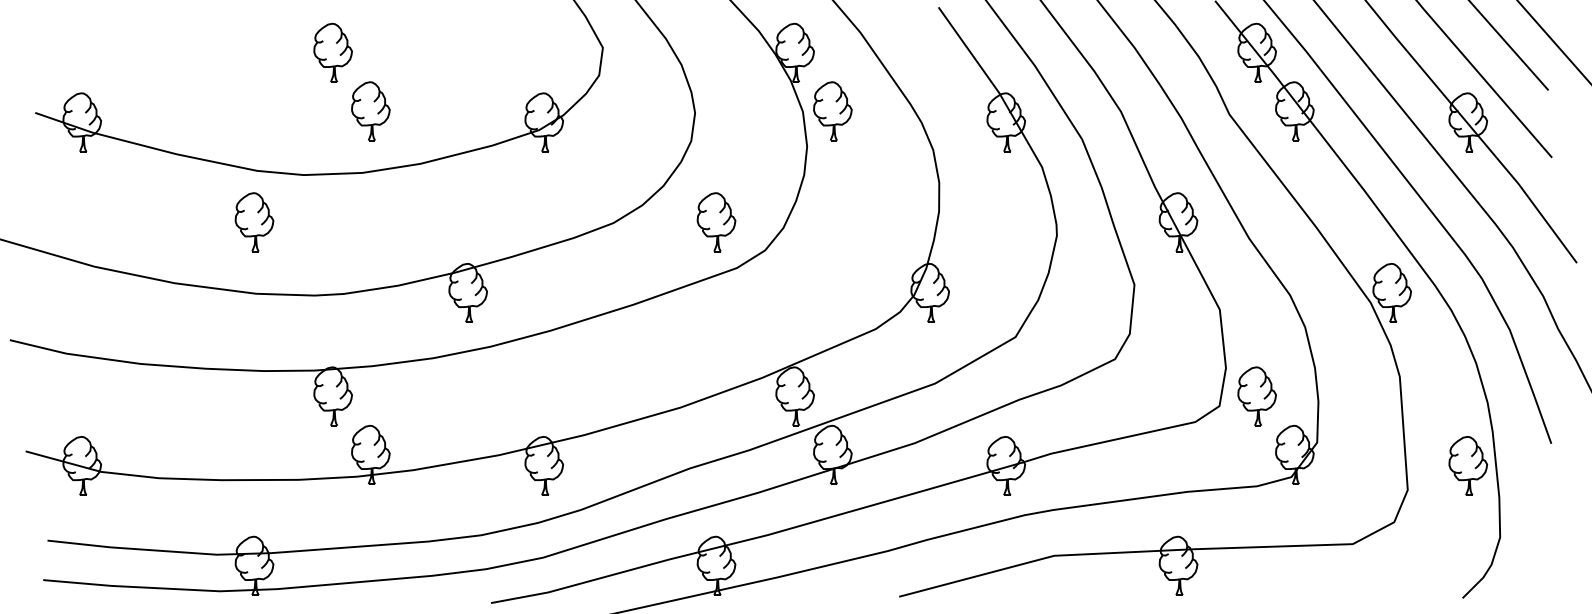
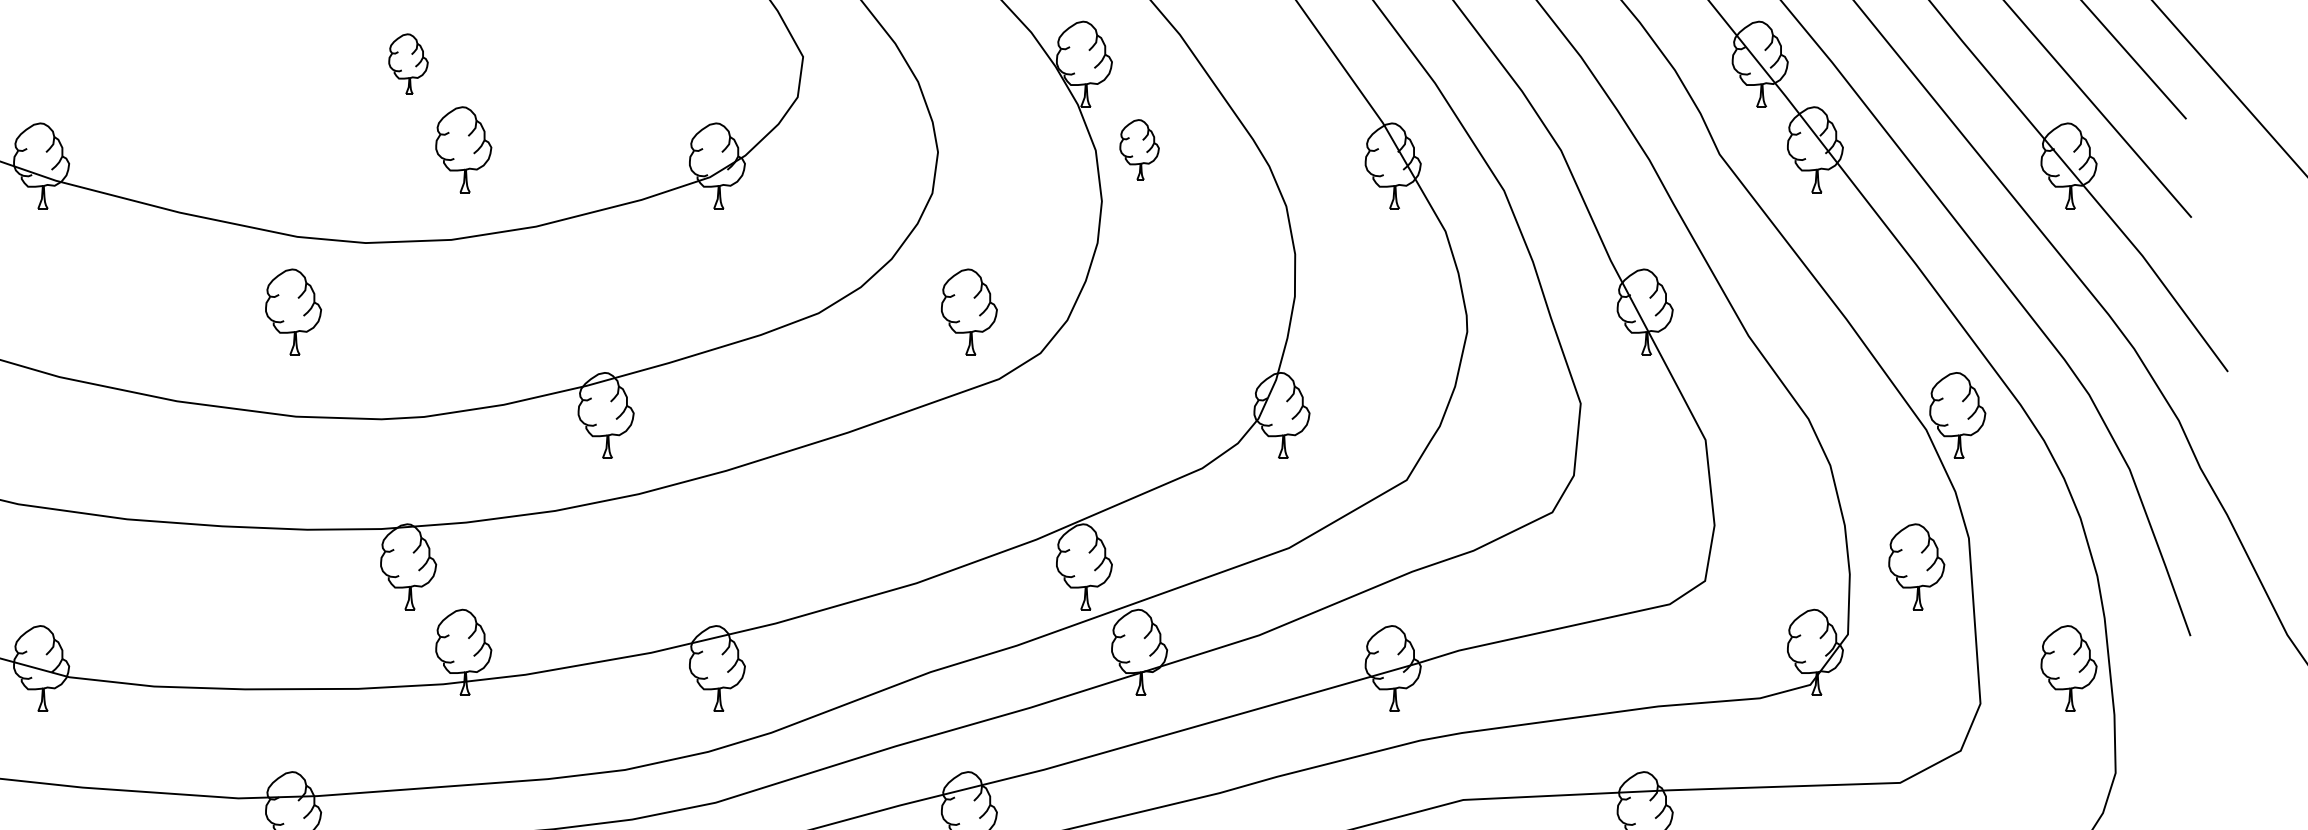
part: (332, 52) -> (407, 63), size x0.7
part: (832, 111) -> (1138, 150), size x0.7
part: (1256, 396) -> (1915, 566), moved

